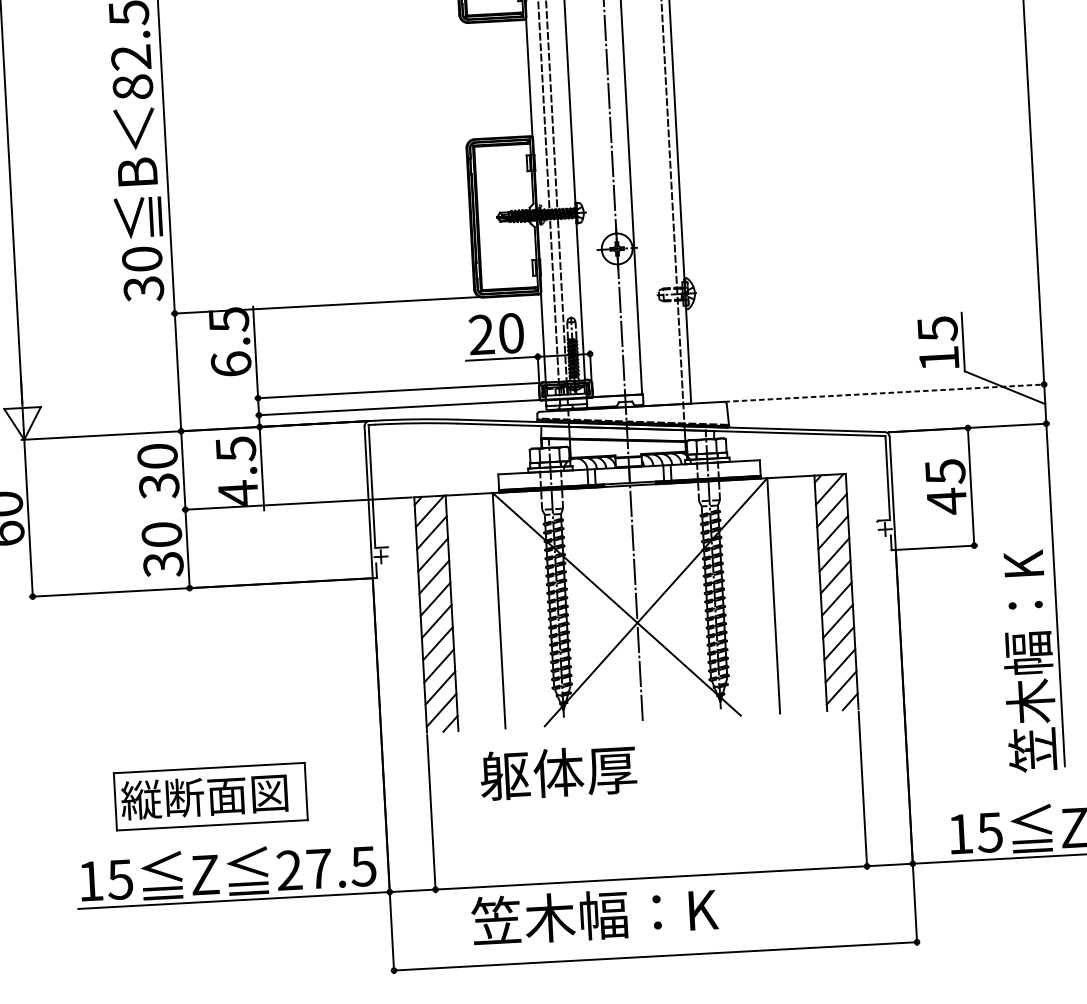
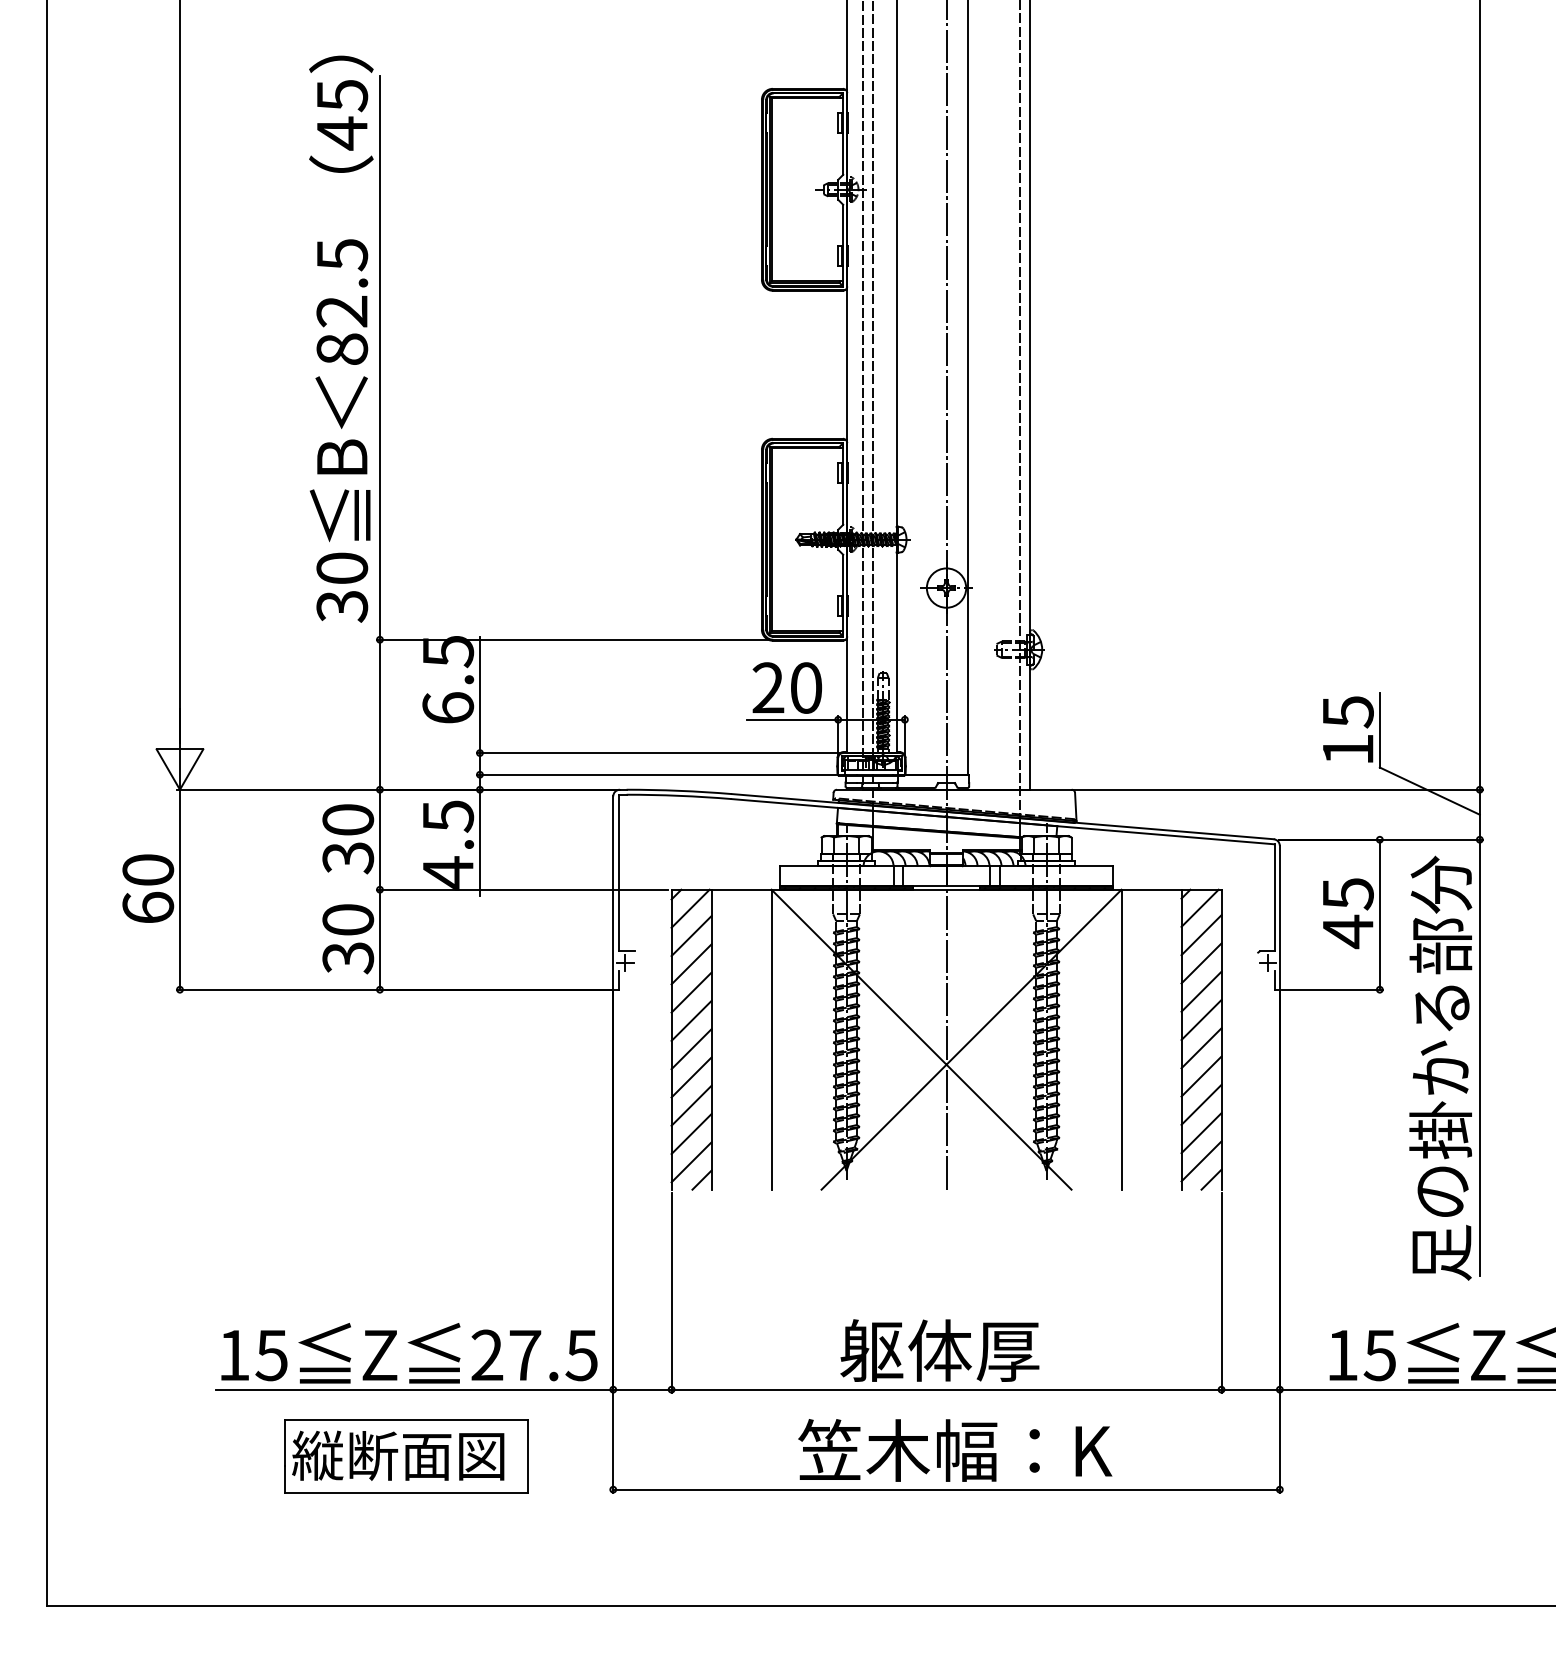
line: (886, 392) -> (1278, 789), dashed -> solid
text: (1025, 604) -> (1440, 1068), 笠木幅：K -> 足の掛かる部分
text: (558, 772) -> (939, 1350), moved
part: (210, 796) -> (406, 1456), moved
text: (595, 915) -> (955, 1450), moved

